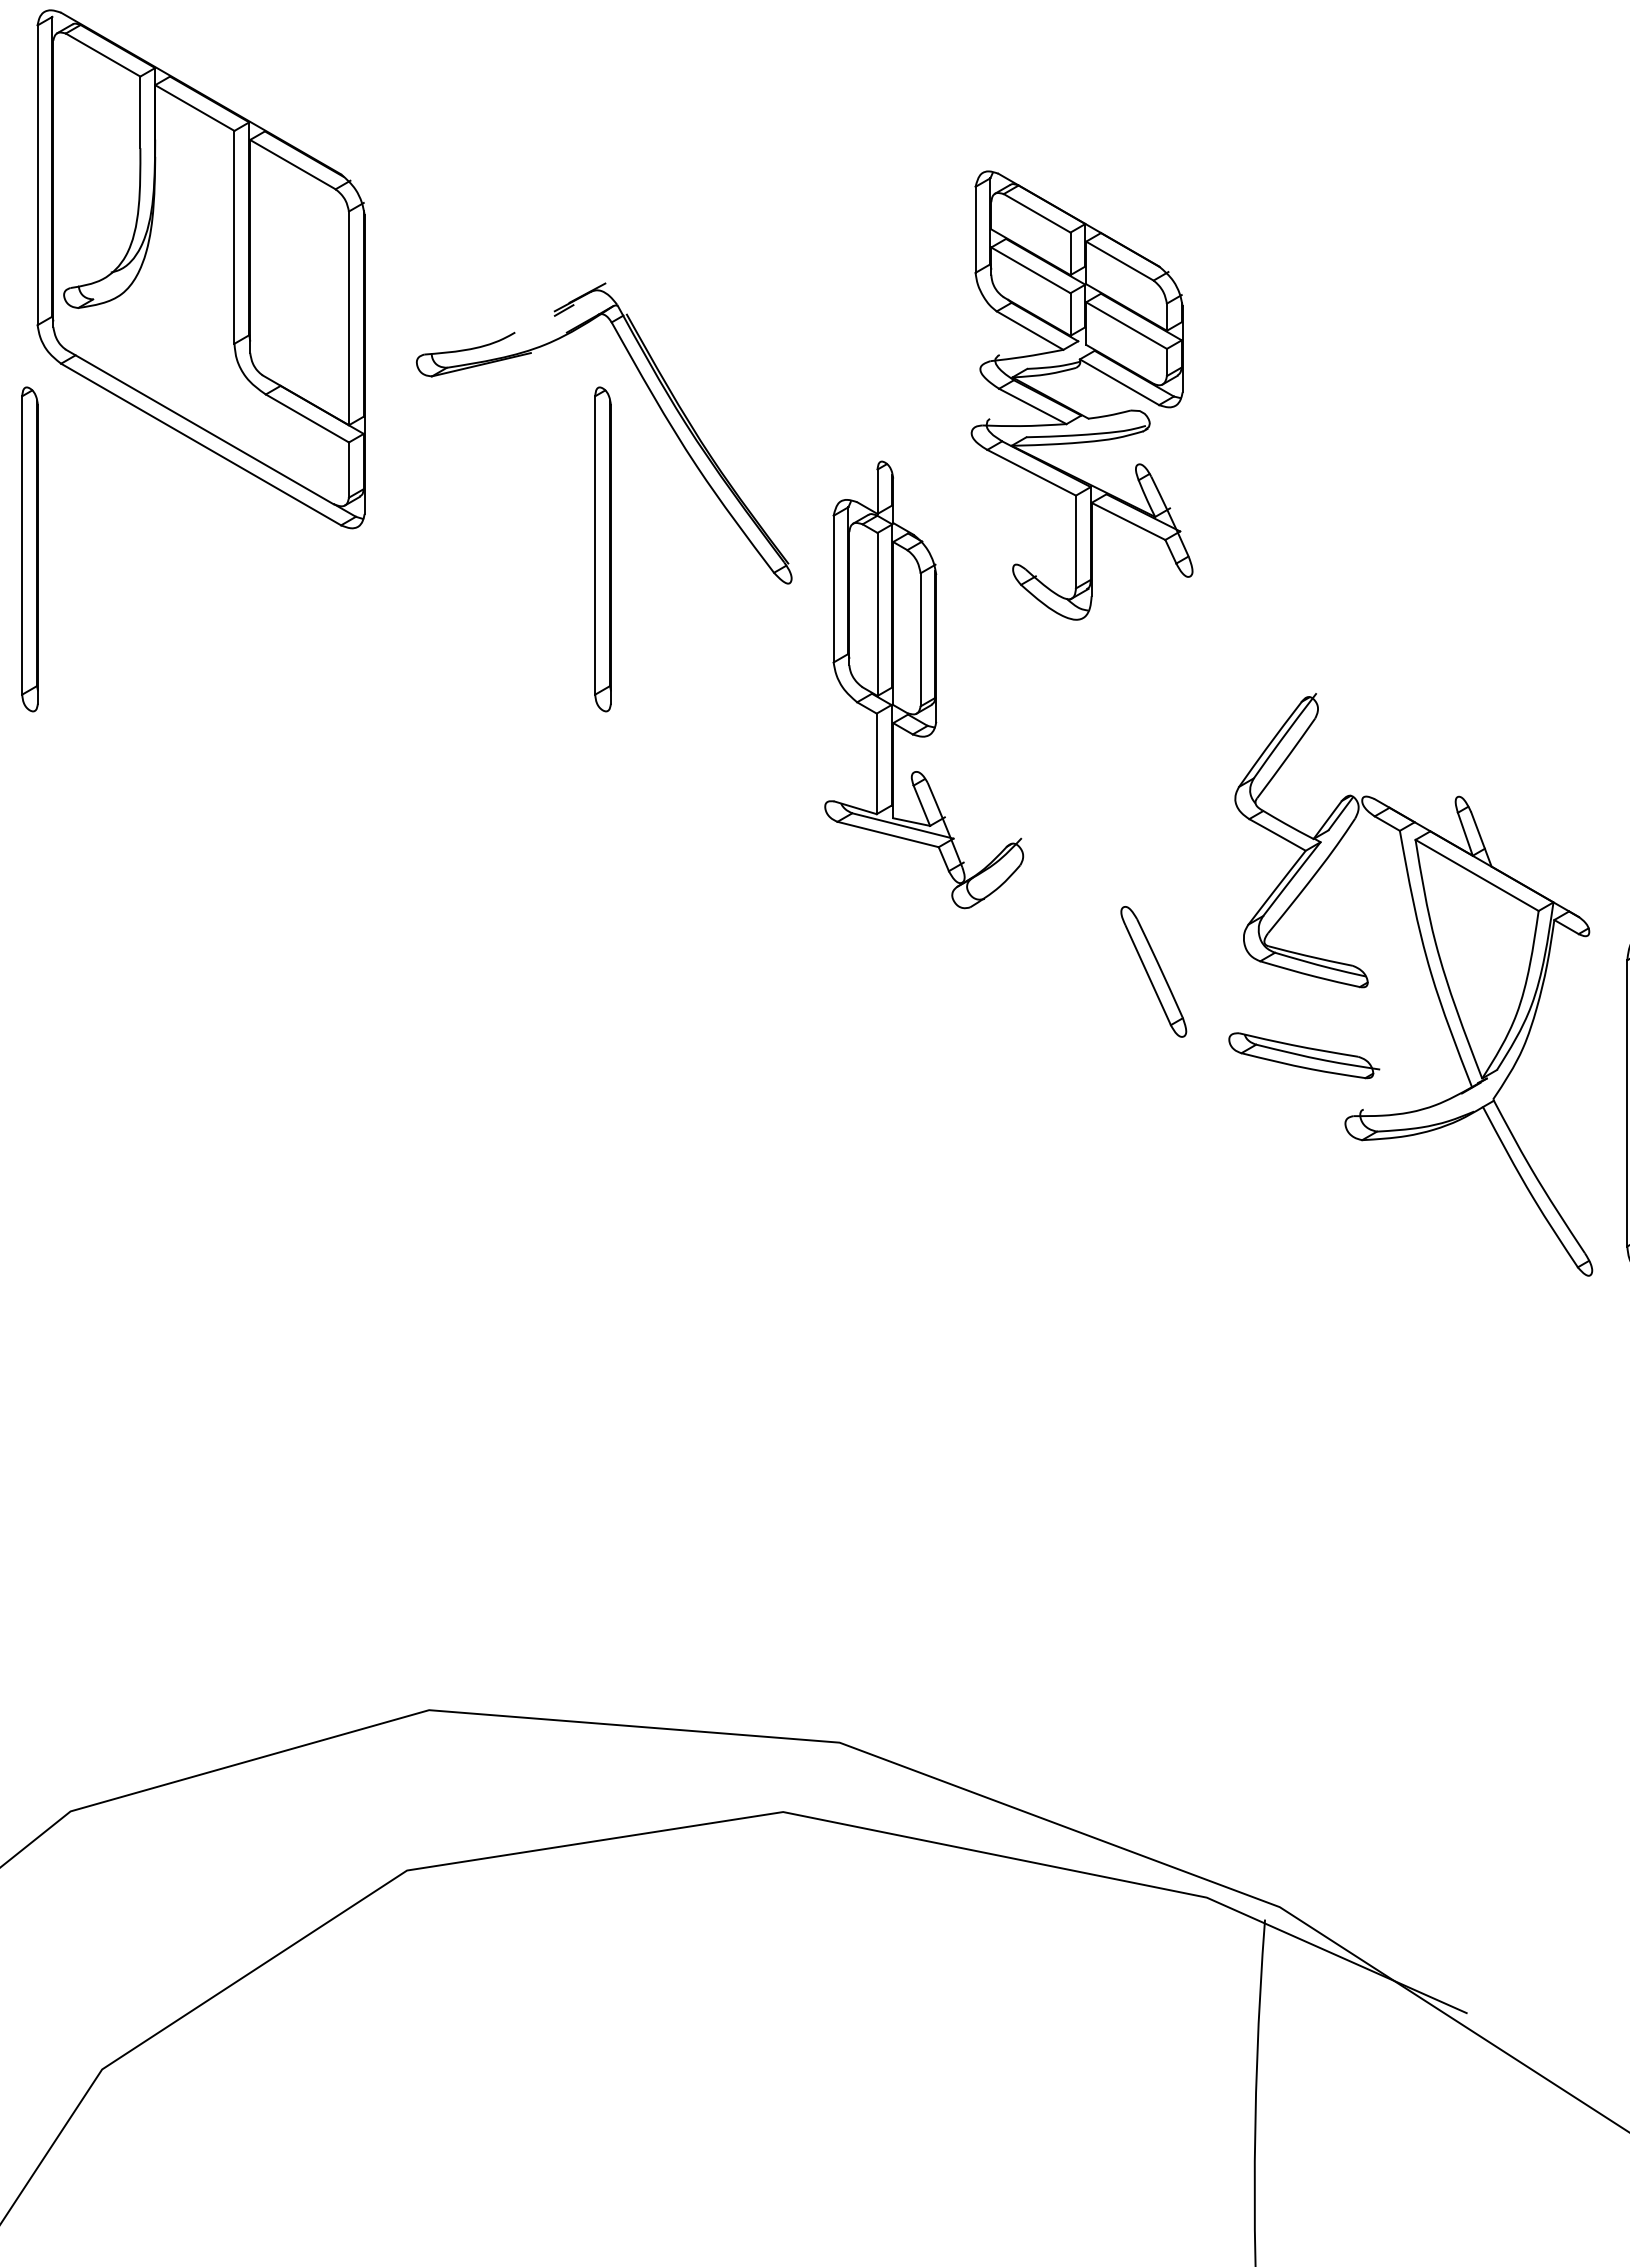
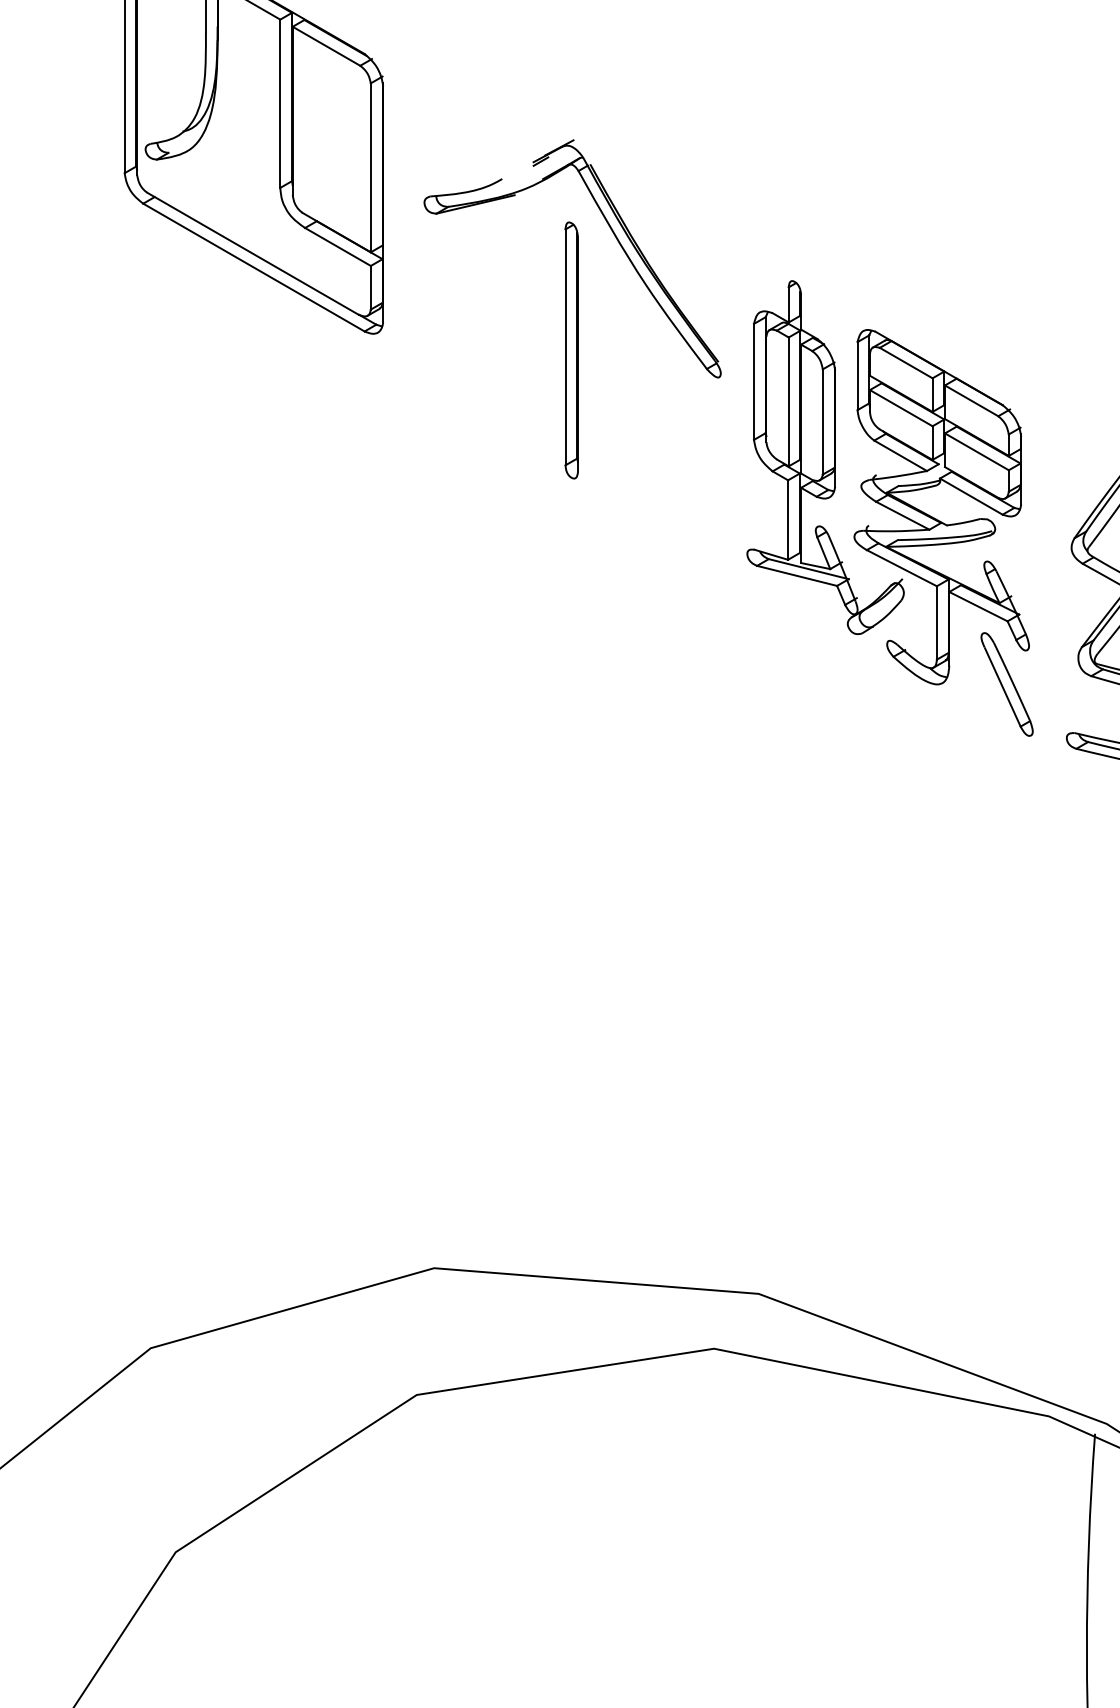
part: (1072, 408) -> (934, 517), moved
part: (29, 549) -> (118, 350), removed

